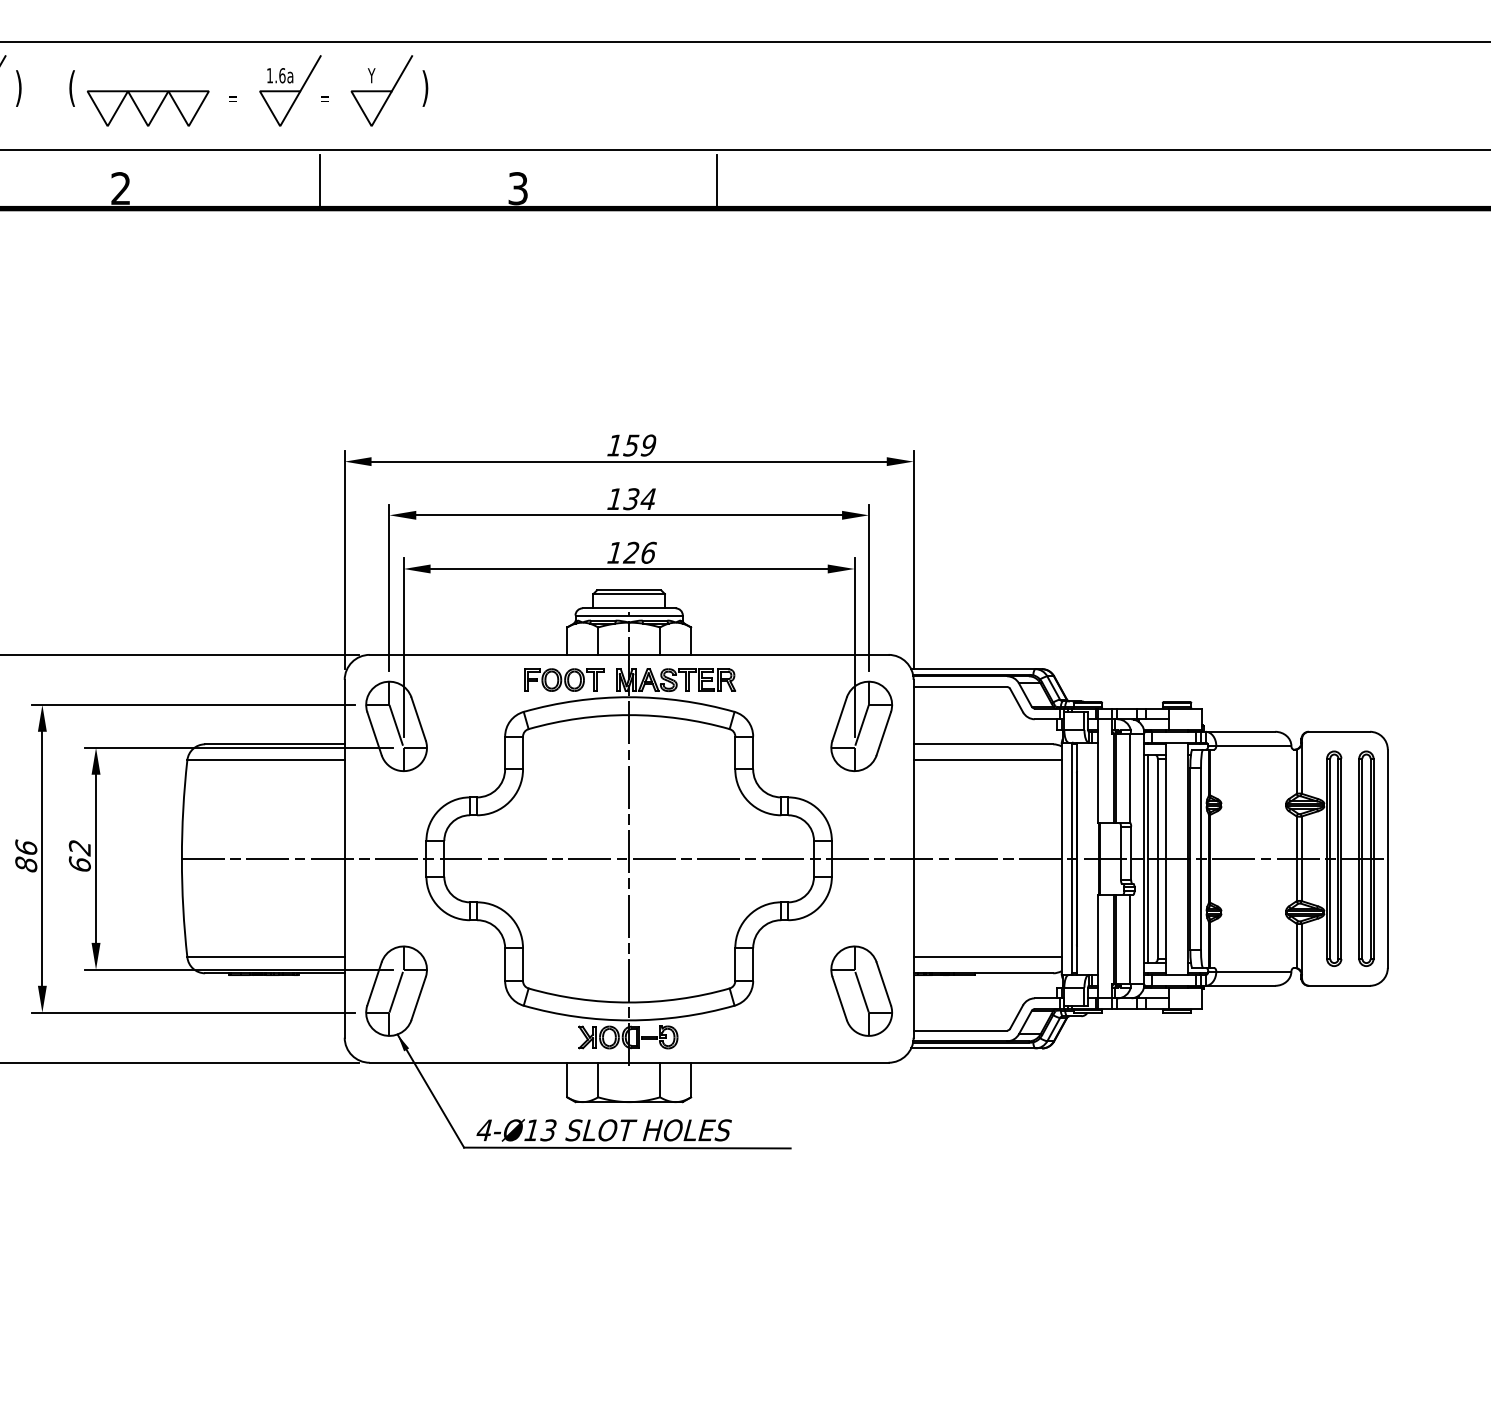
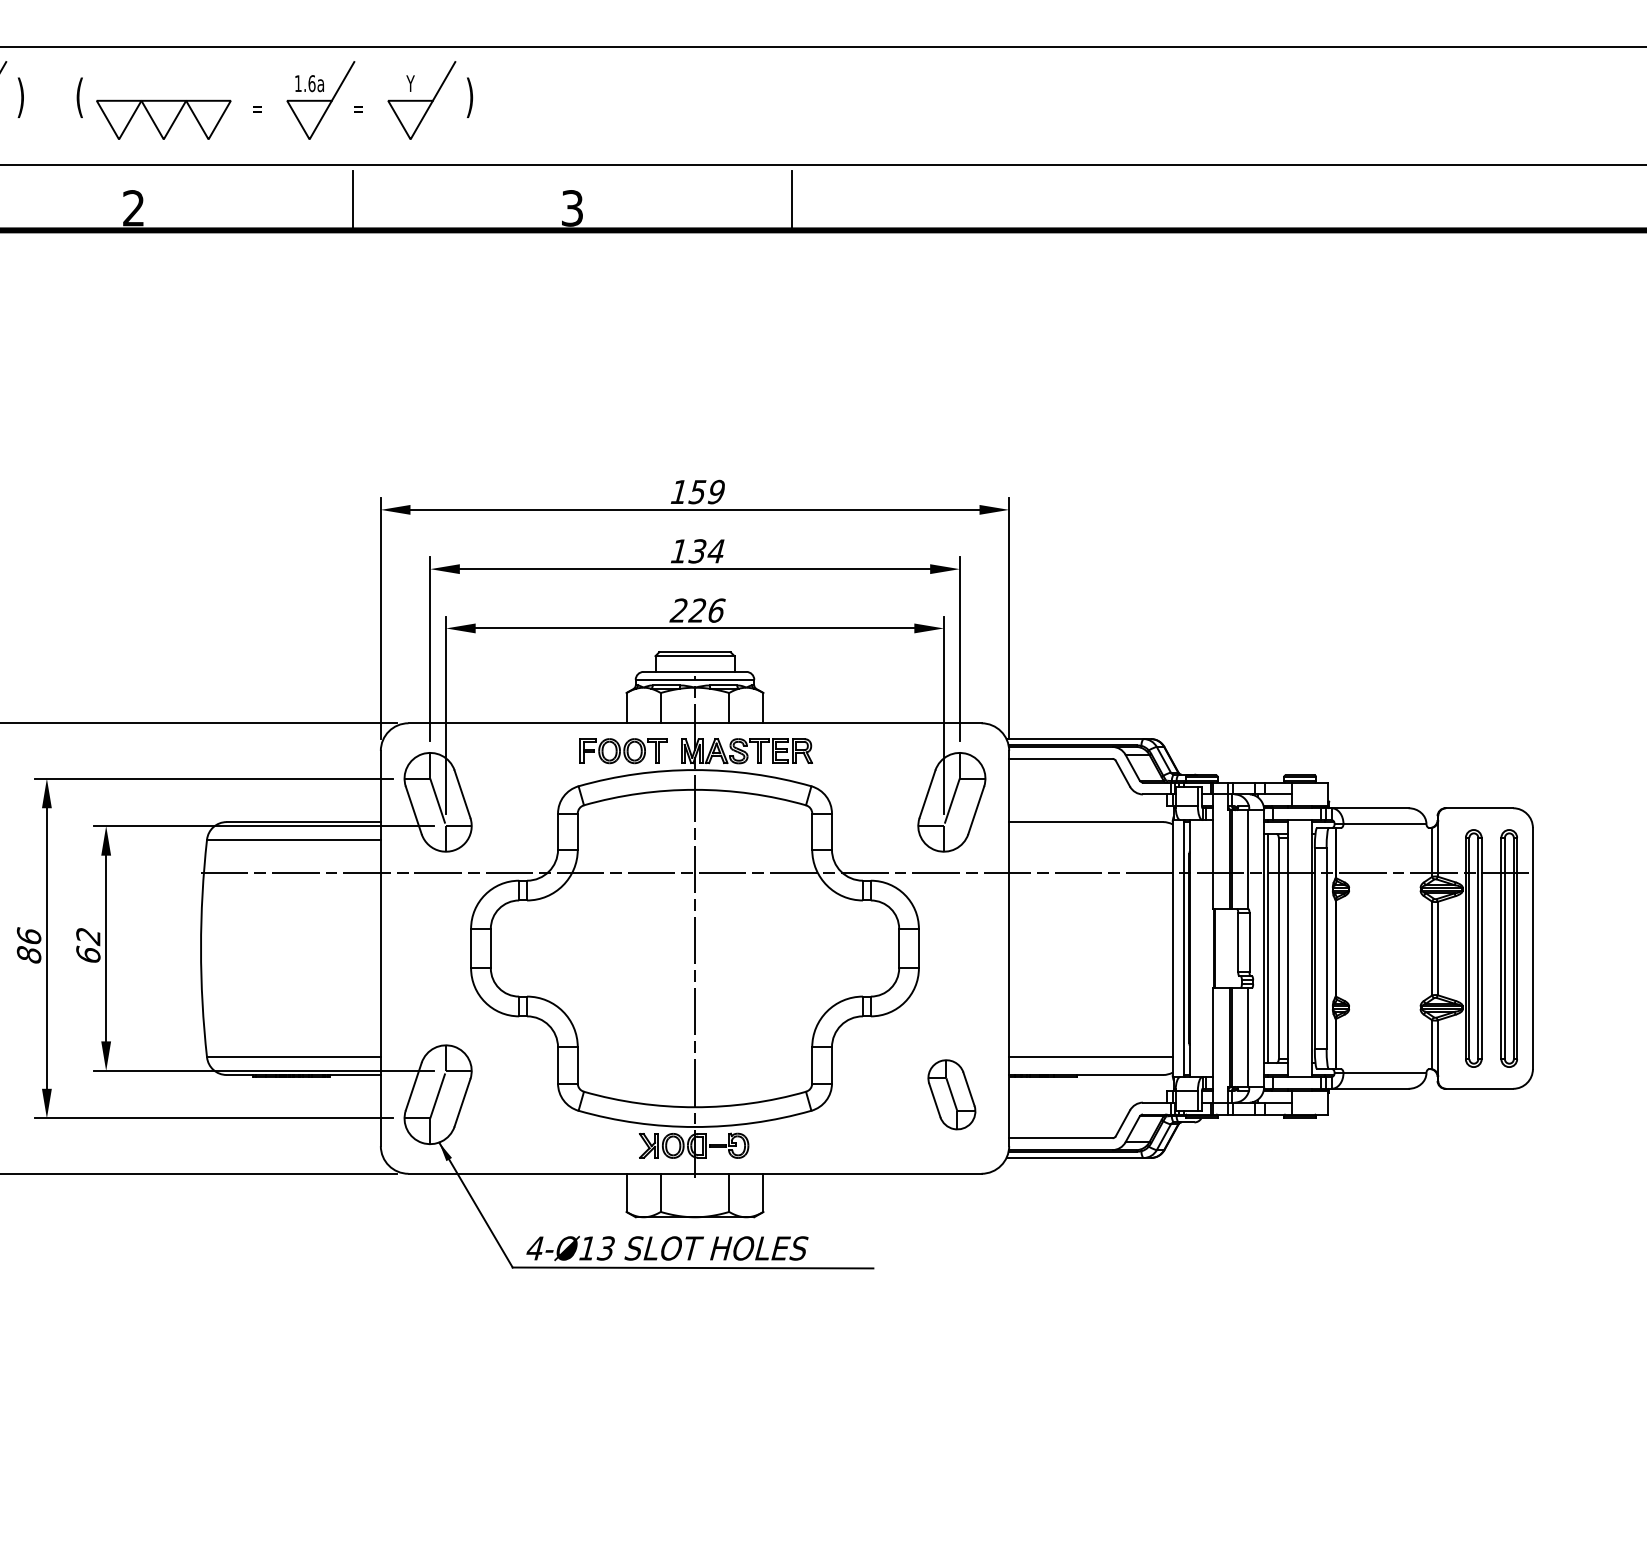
text: (614, 552) -> (678, 610), 126 -> 226
line: (987, 760) -> (1090, 839), removed
line: (784, 858) -> (866, 872), moved
part: (861, 990) -> (951, 1094), size x0.7

